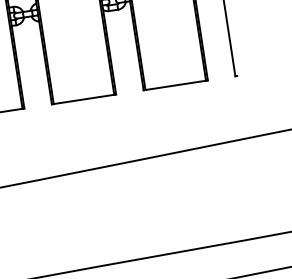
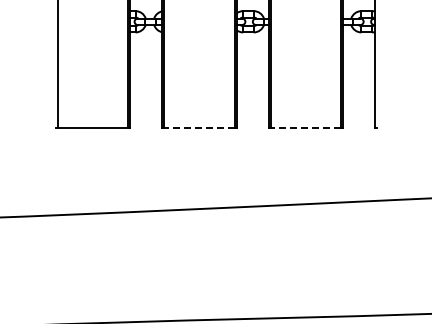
line: (175, 85) -> (305, 128), solid -> dashed
line: (83, 99) -> (198, 128), solid -> dashed

